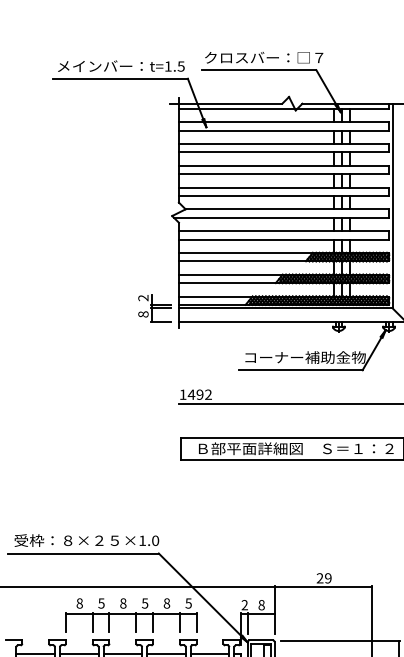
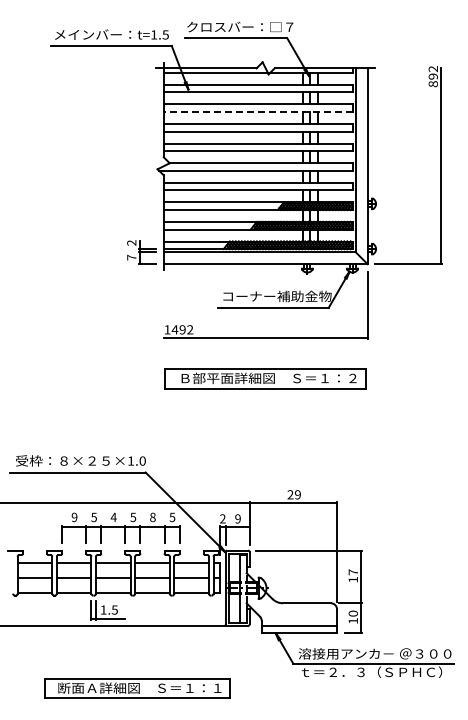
line: (283, 152) -> (257, 112), solid -> dashed
text: (143, 314) -> (131, 257), 8 -> 7
text: (79, 603) -> (74, 517), 8 -> 9
text: (123, 603) -> (113, 517), 8 -> 4
text: (261, 604) -> (237, 518), 8 -> 9

